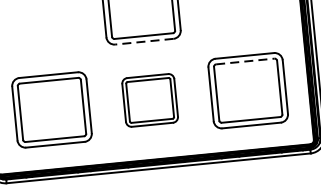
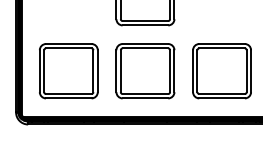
line: (144, 41) -> (145, 25), dashed -> solid
line: (245, 61) -> (222, 48), dashed -> solid
part: (150, 100) -> (145, 71), size x1.43

